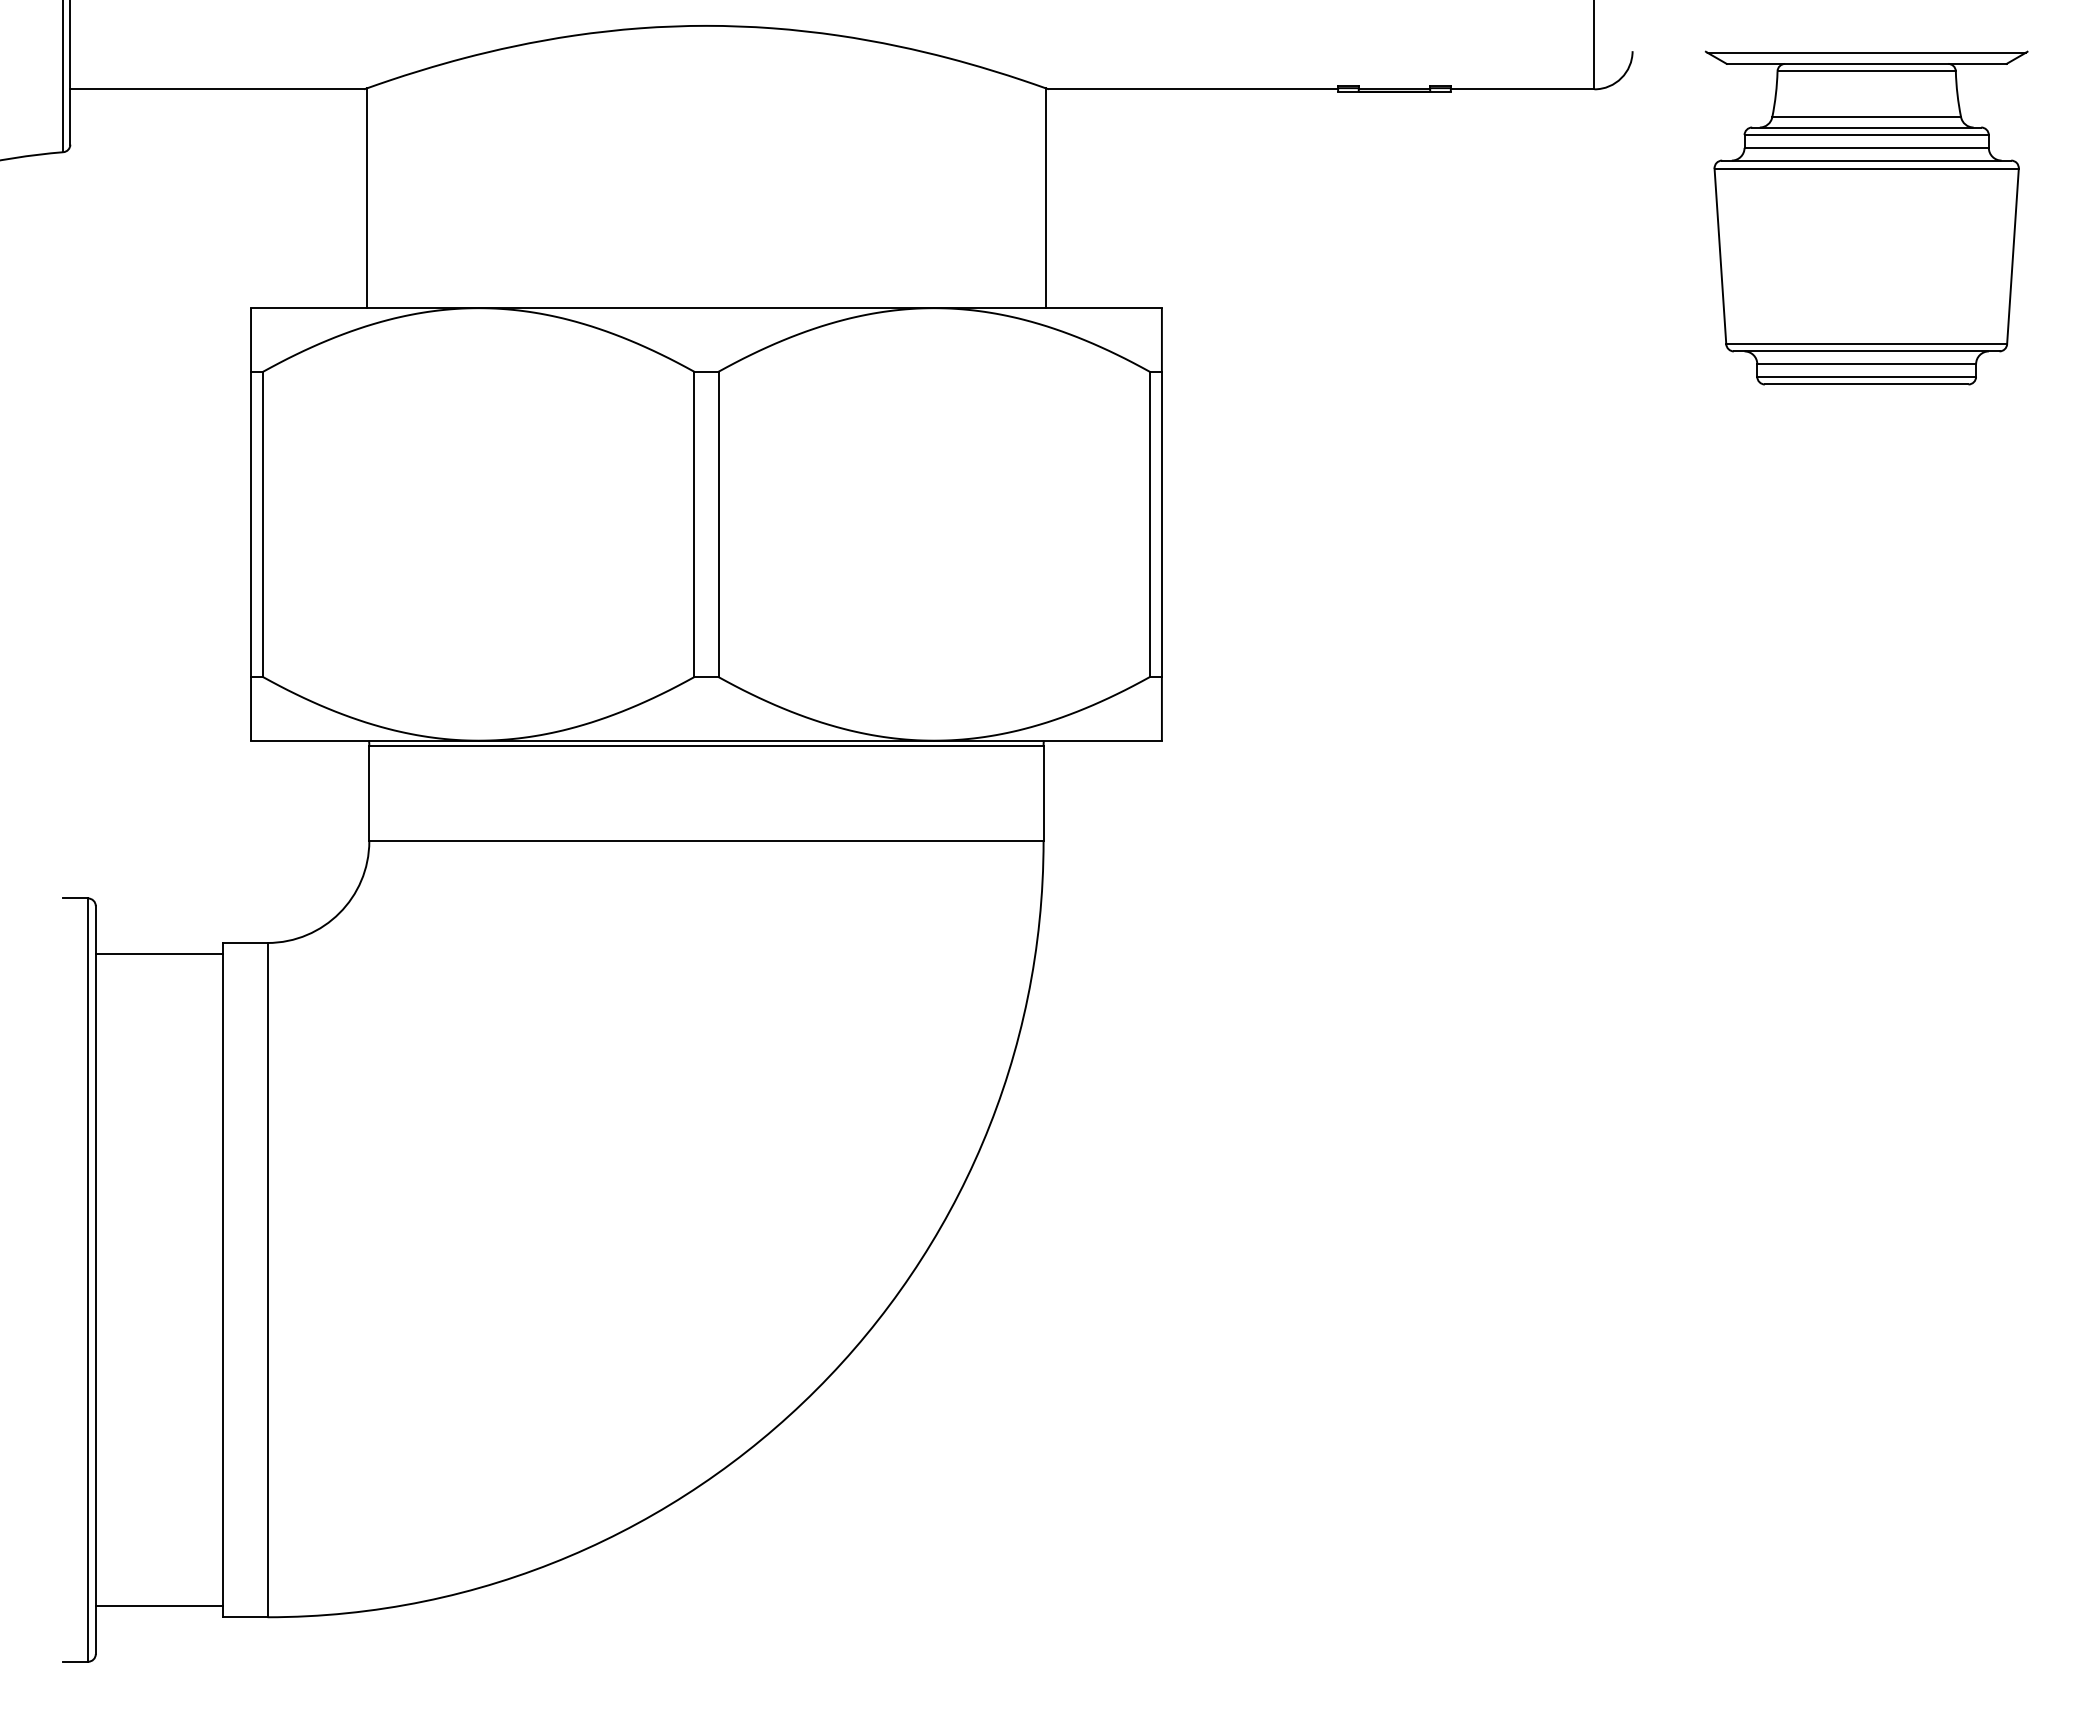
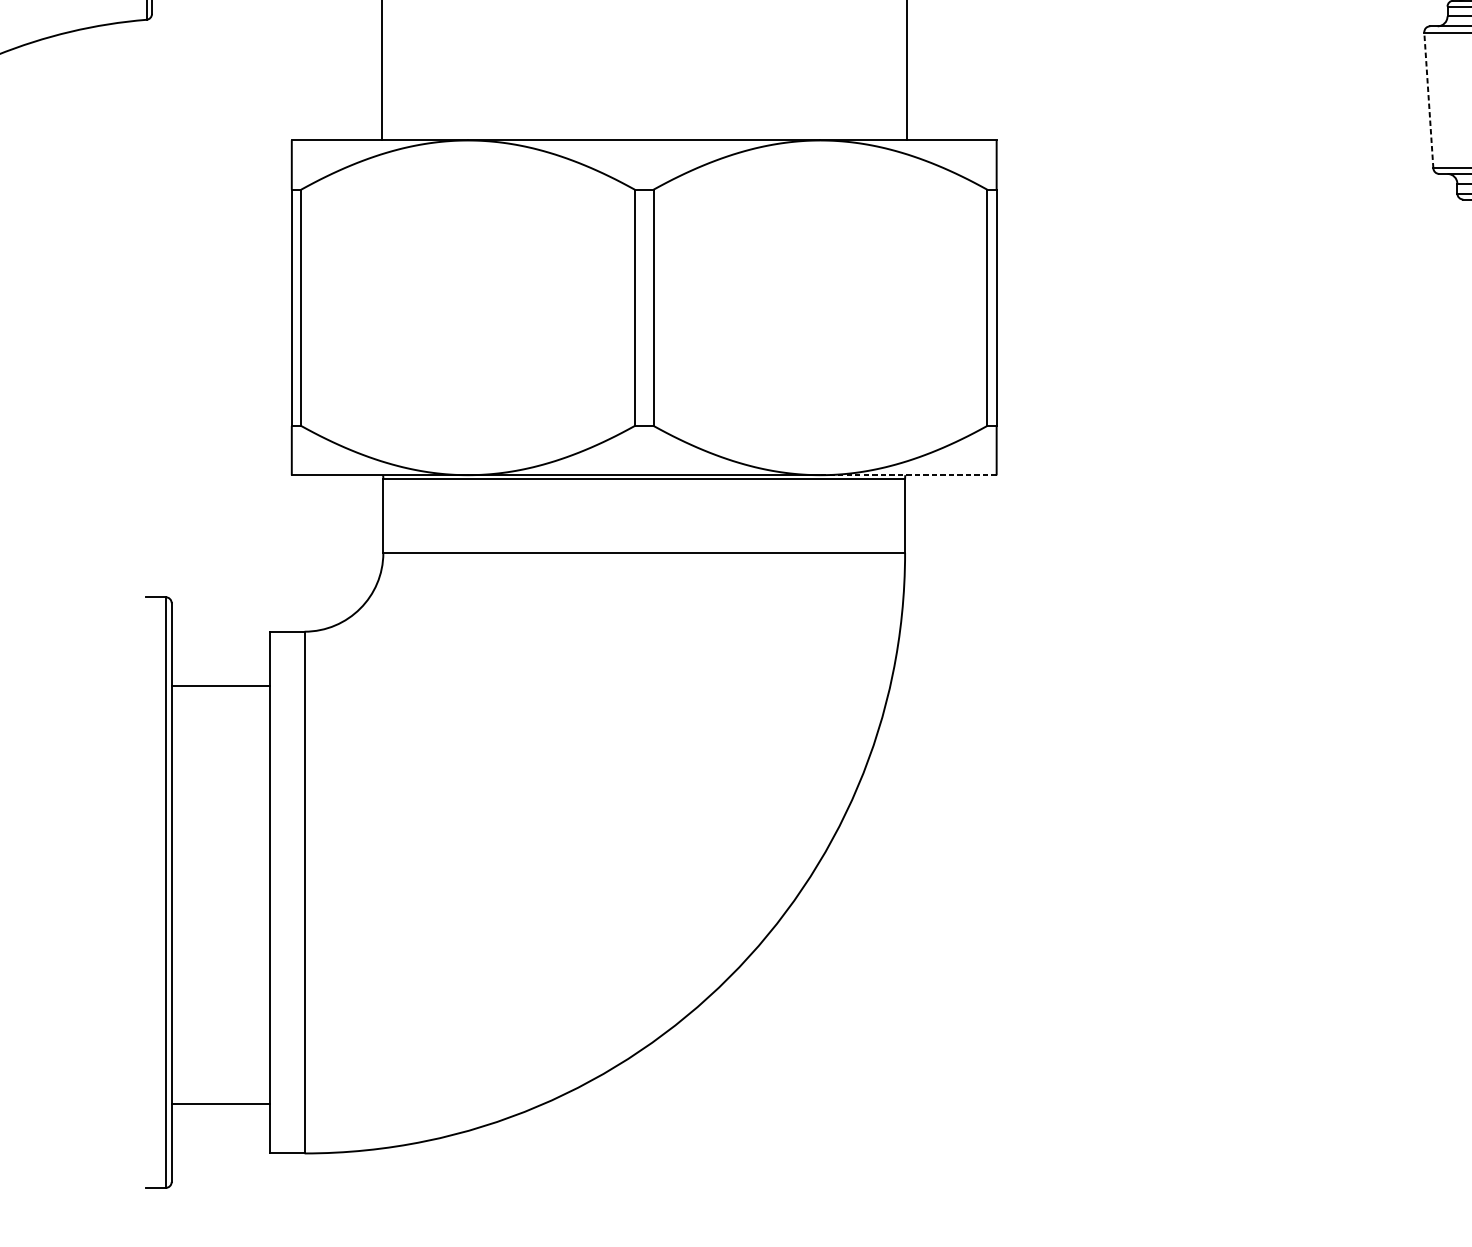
line: (1720, 256) -> (1428, 100), solid -> dashed
line: (1048, 740) -> (908, 475), solid -> dashed
line: (159, 954) -> (220, 686), moved
line: (159, 1605) -> (220, 1103), moved

